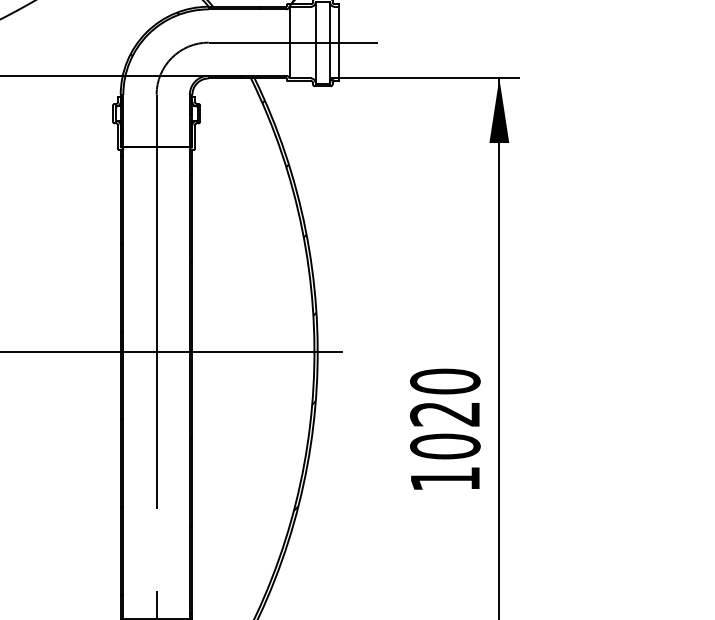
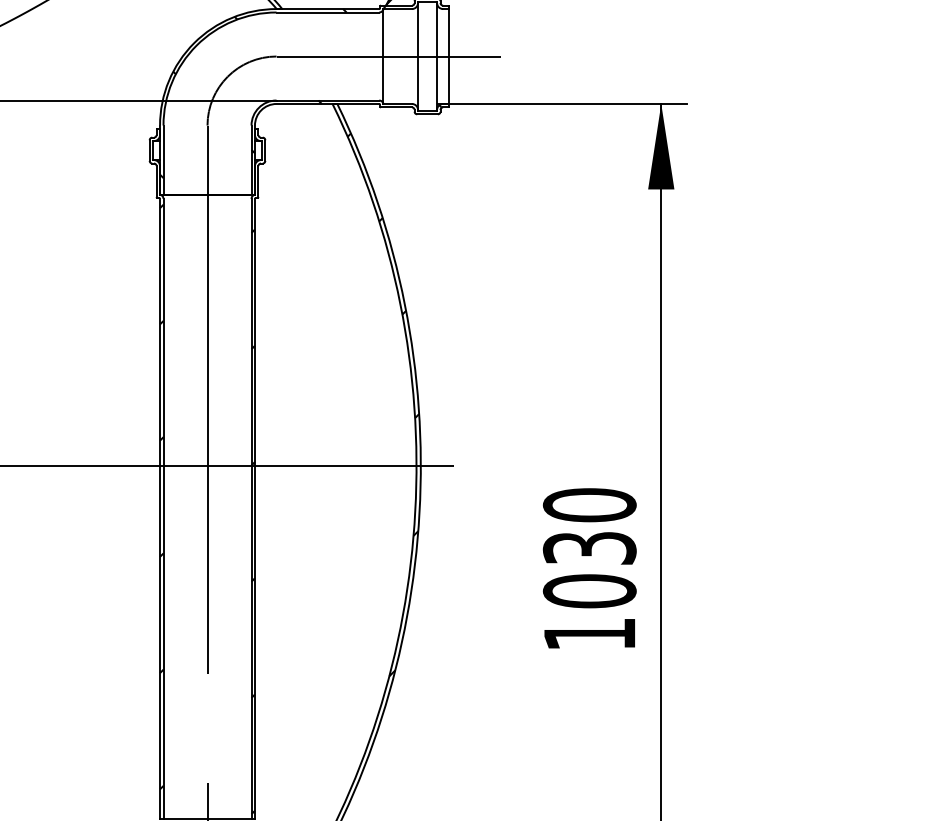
text: (445, 414) -> (590, 548), 1020 -> 1030

